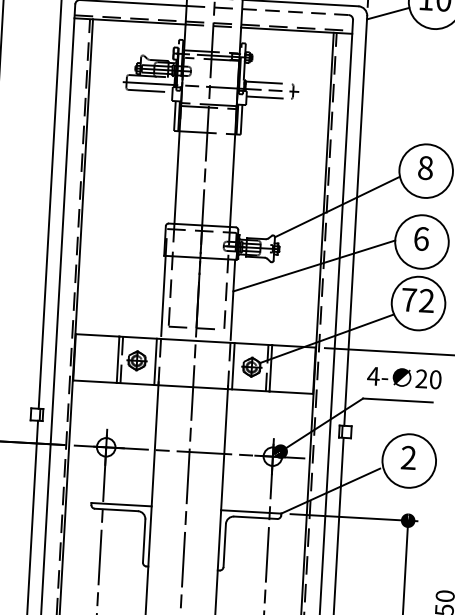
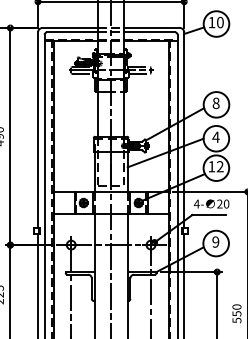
line: (296, 12) -> (150, 32), dashed -> solid
text: (420, 237) -> (215, 136), 6 -> 4
text: (408, 299) -> (211, 166), 72 -> 12
text: (407, 458) -> (215, 242), 2 -> 9

